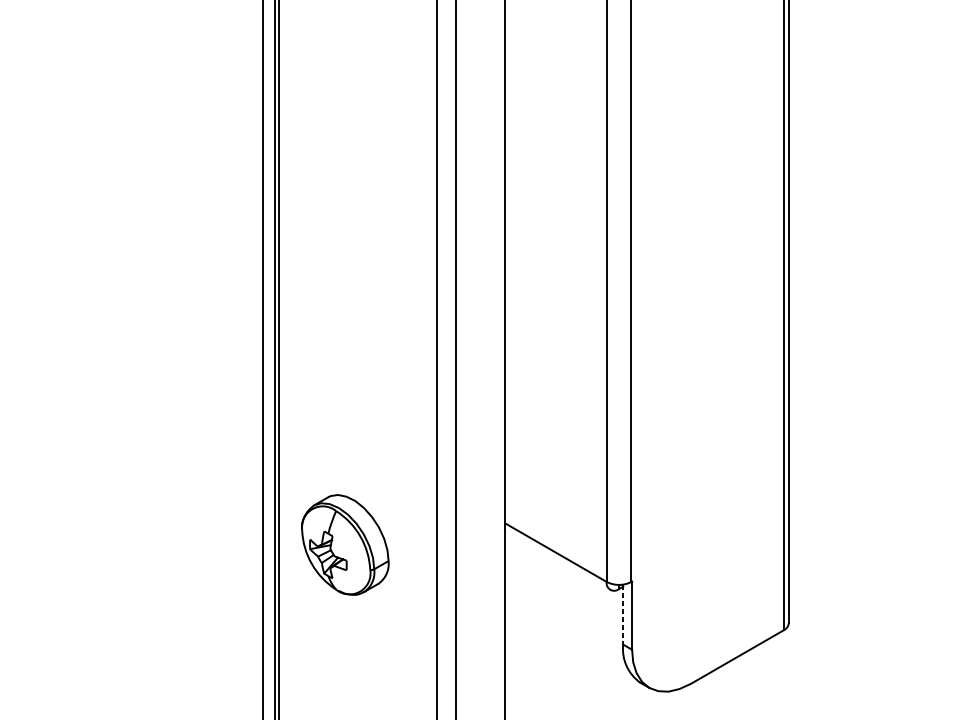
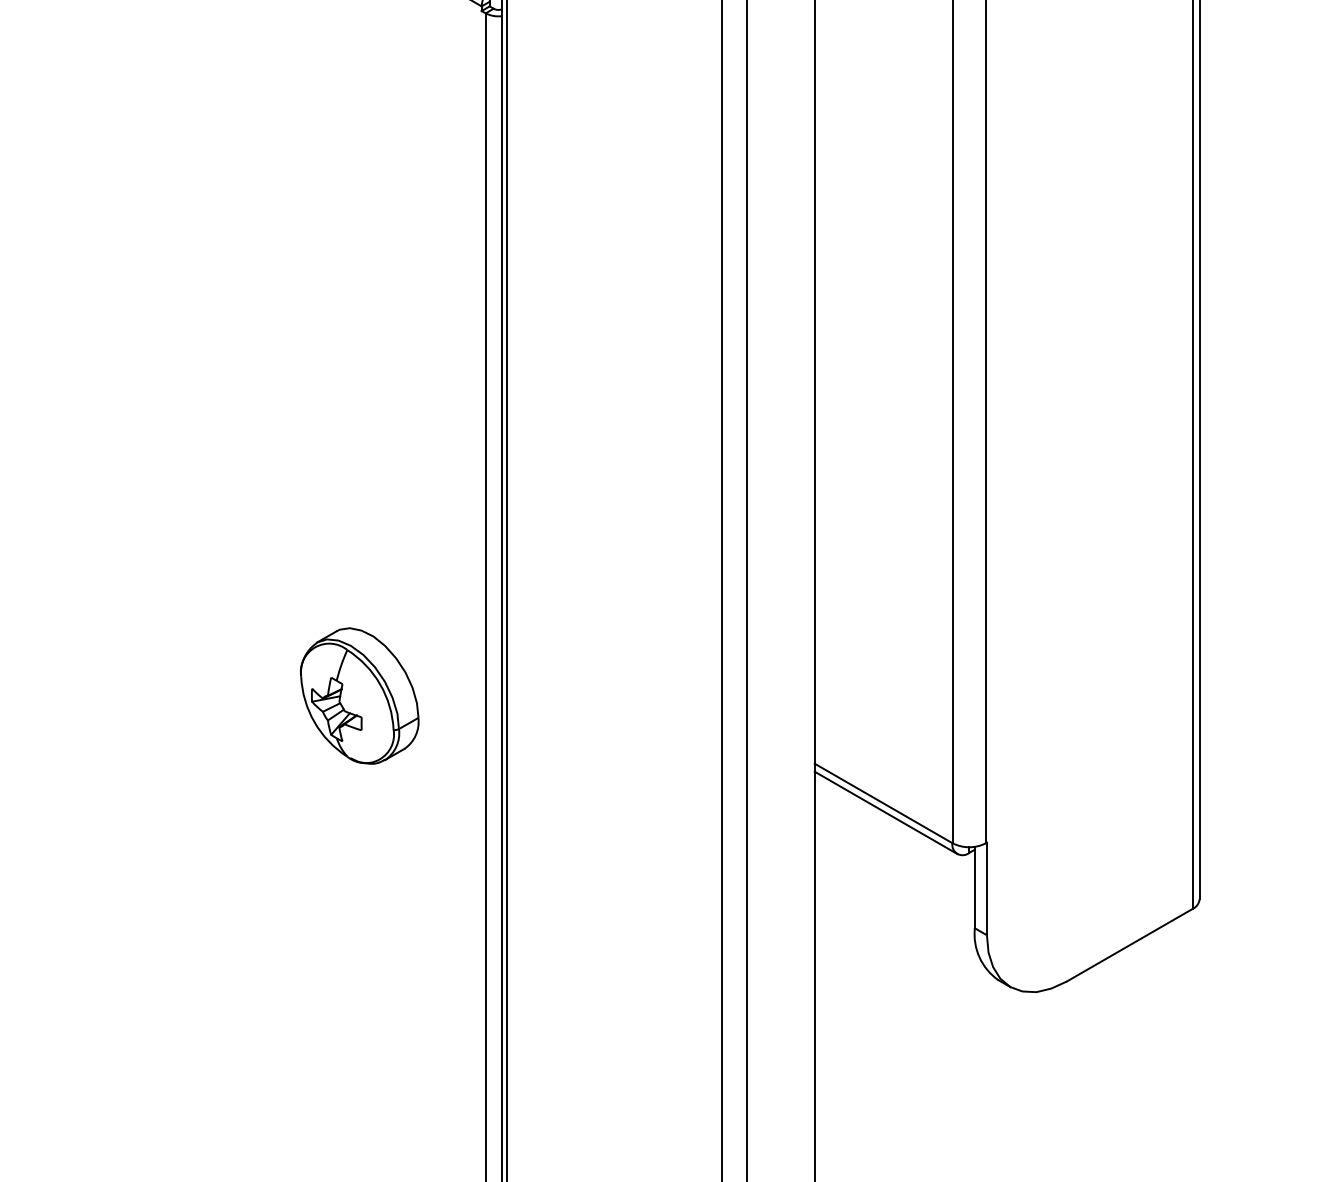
part: (345, 544) -> (359, 695), moved
line: (557, 559) -> (885, 812), added
line: (622, 614) -> (974, 887), dashed -> solid

